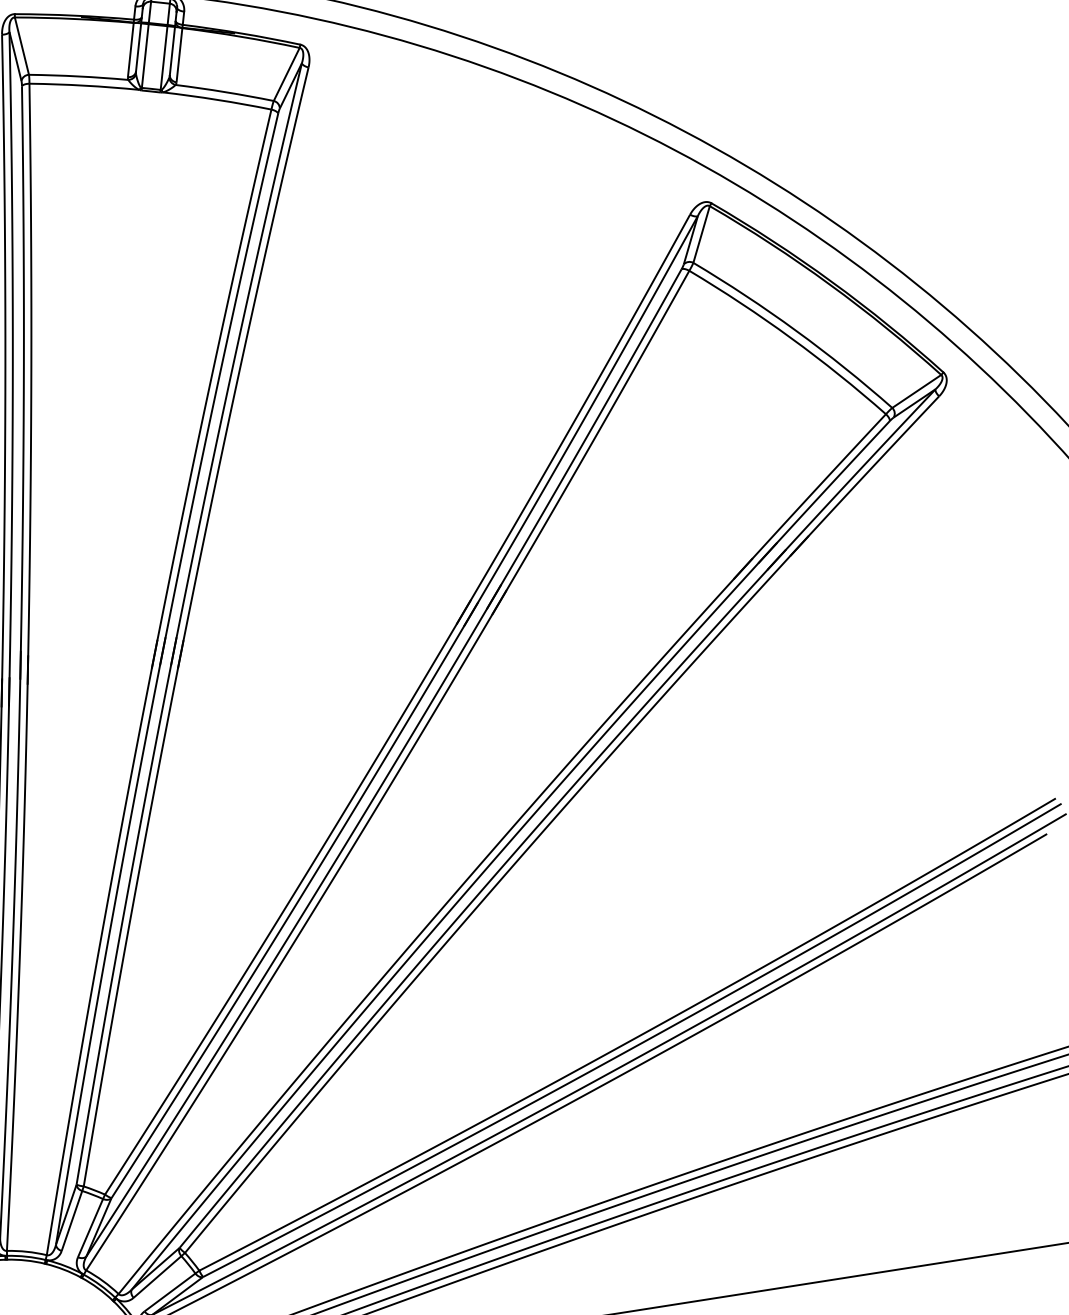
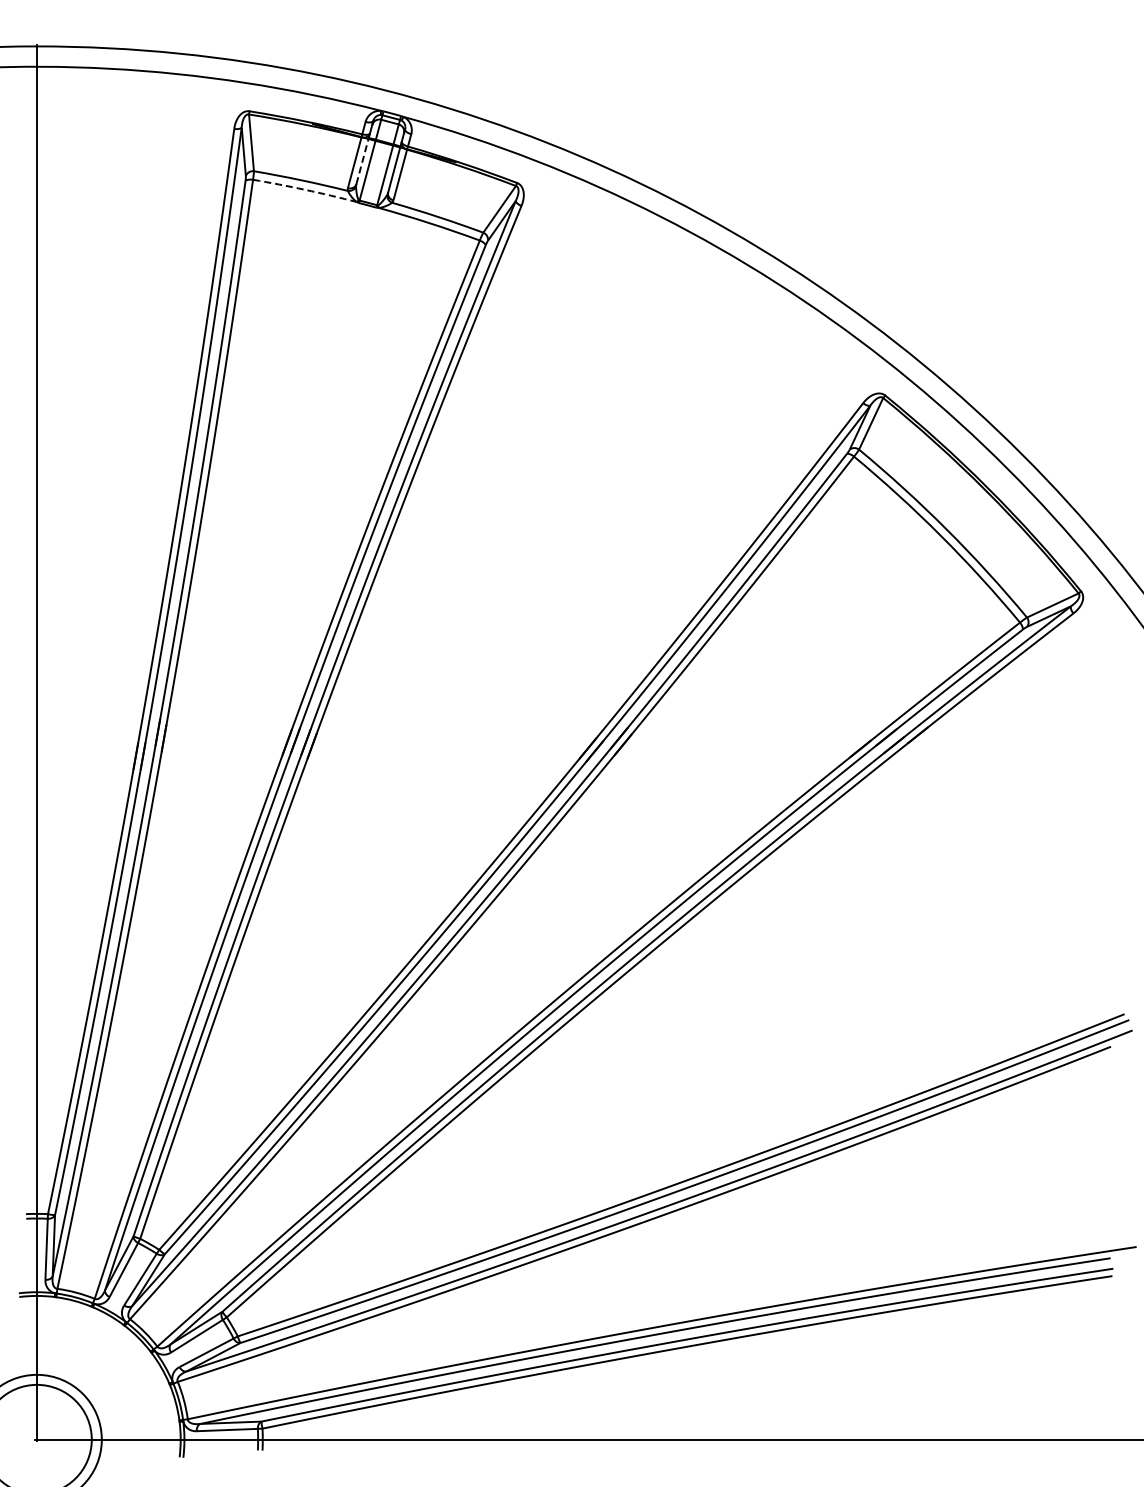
line: (138, 47) -> (362, 161), solid -> dashed
arc: (84, 85) -> (305, 189), solid -> dashed

